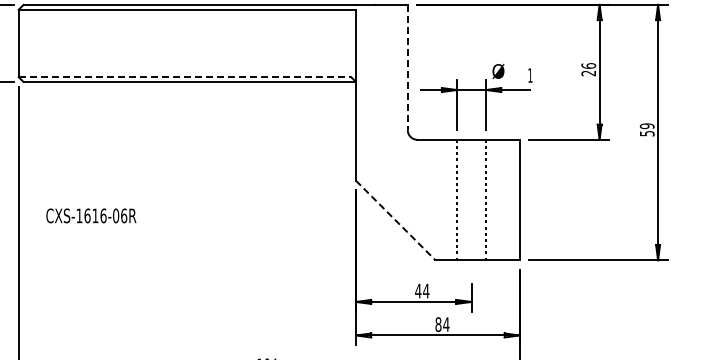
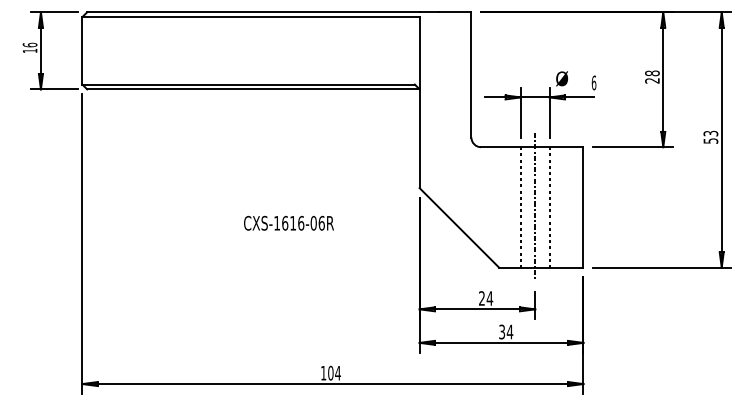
text: (588, 66) -> (652, 73), 26 -> 28
line: (407, 67) -> (471, 74), dashed -> solid
text: (529, 75) -> (593, 82), 1 -> 6
line: (185, 77) -> (249, 84), dashed -> solid
text: (646, 126) -> (710, 133), 59 -> 53
line: (471, 200) -> (535, 207), added
text: (90, 215) -> (288, 222), moved
line: (395, 221) -> (459, 228), dashed -> solid
text: (417, 291) -> (481, 298), 44 -> 24
text: (438, 324) -> (502, 331), 84 -> 34

